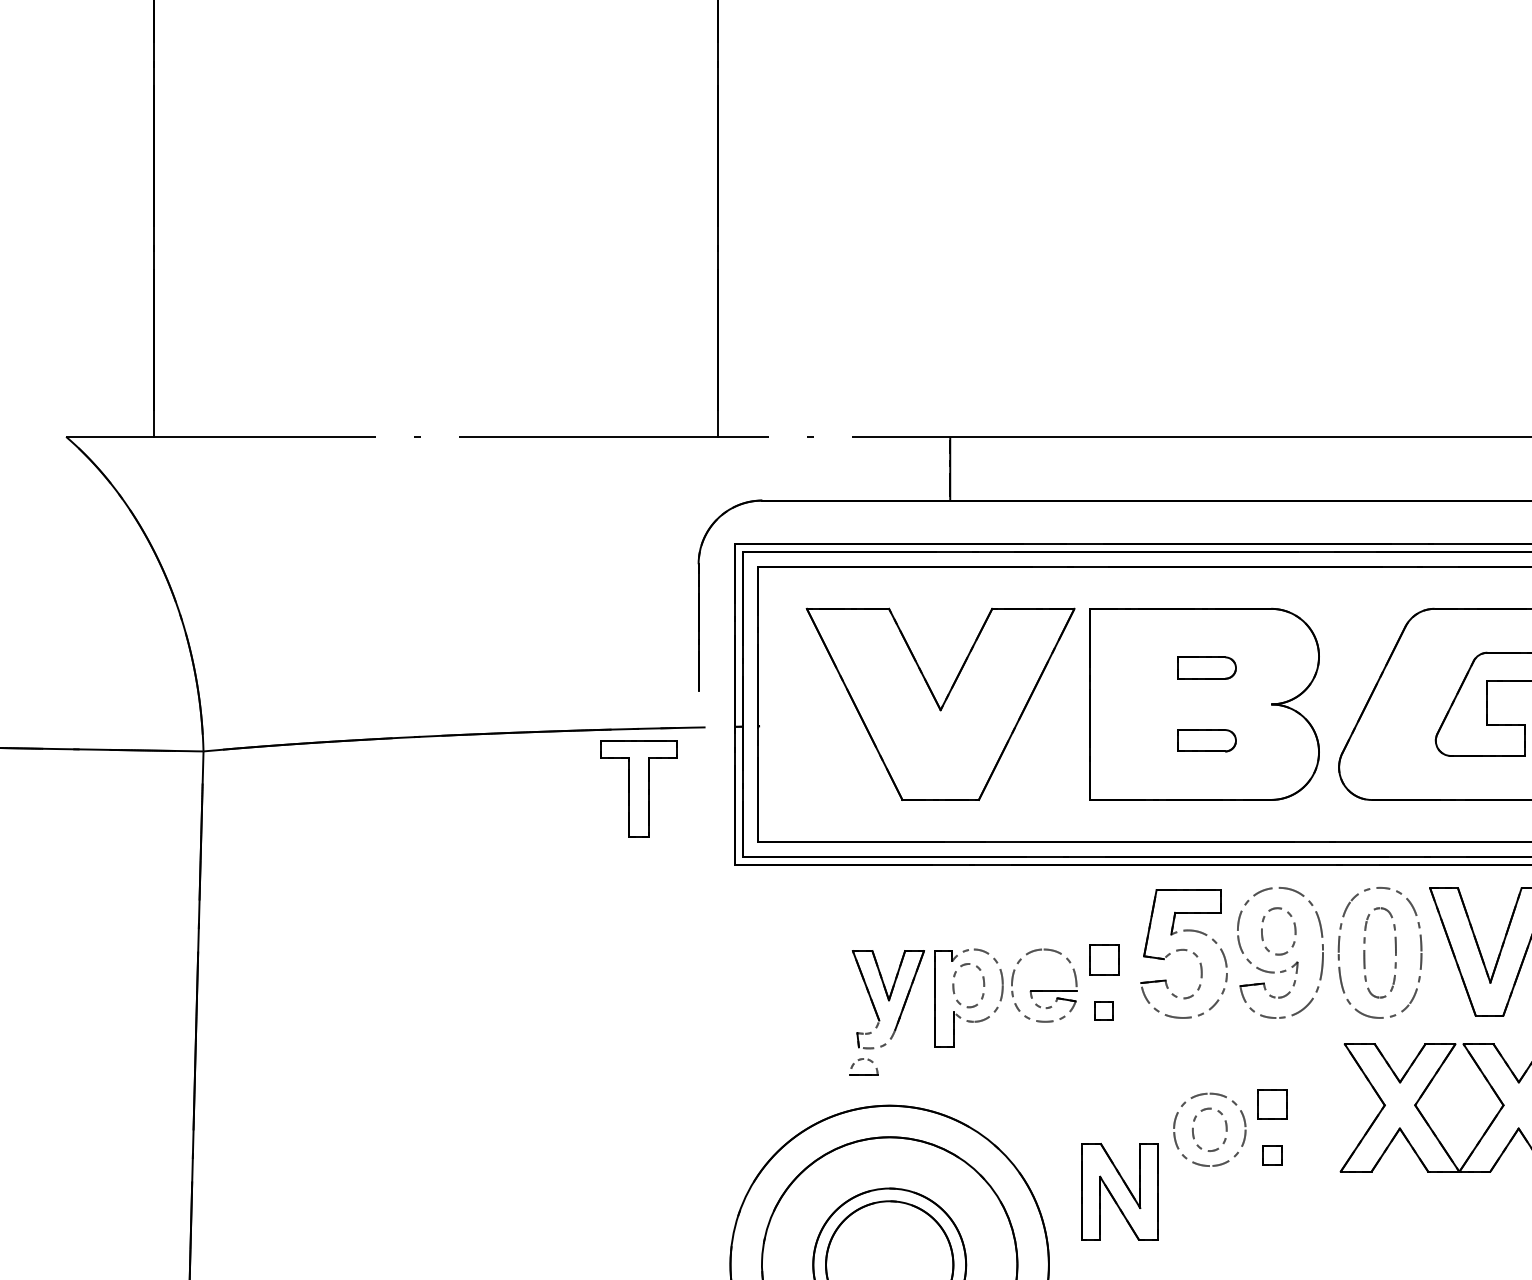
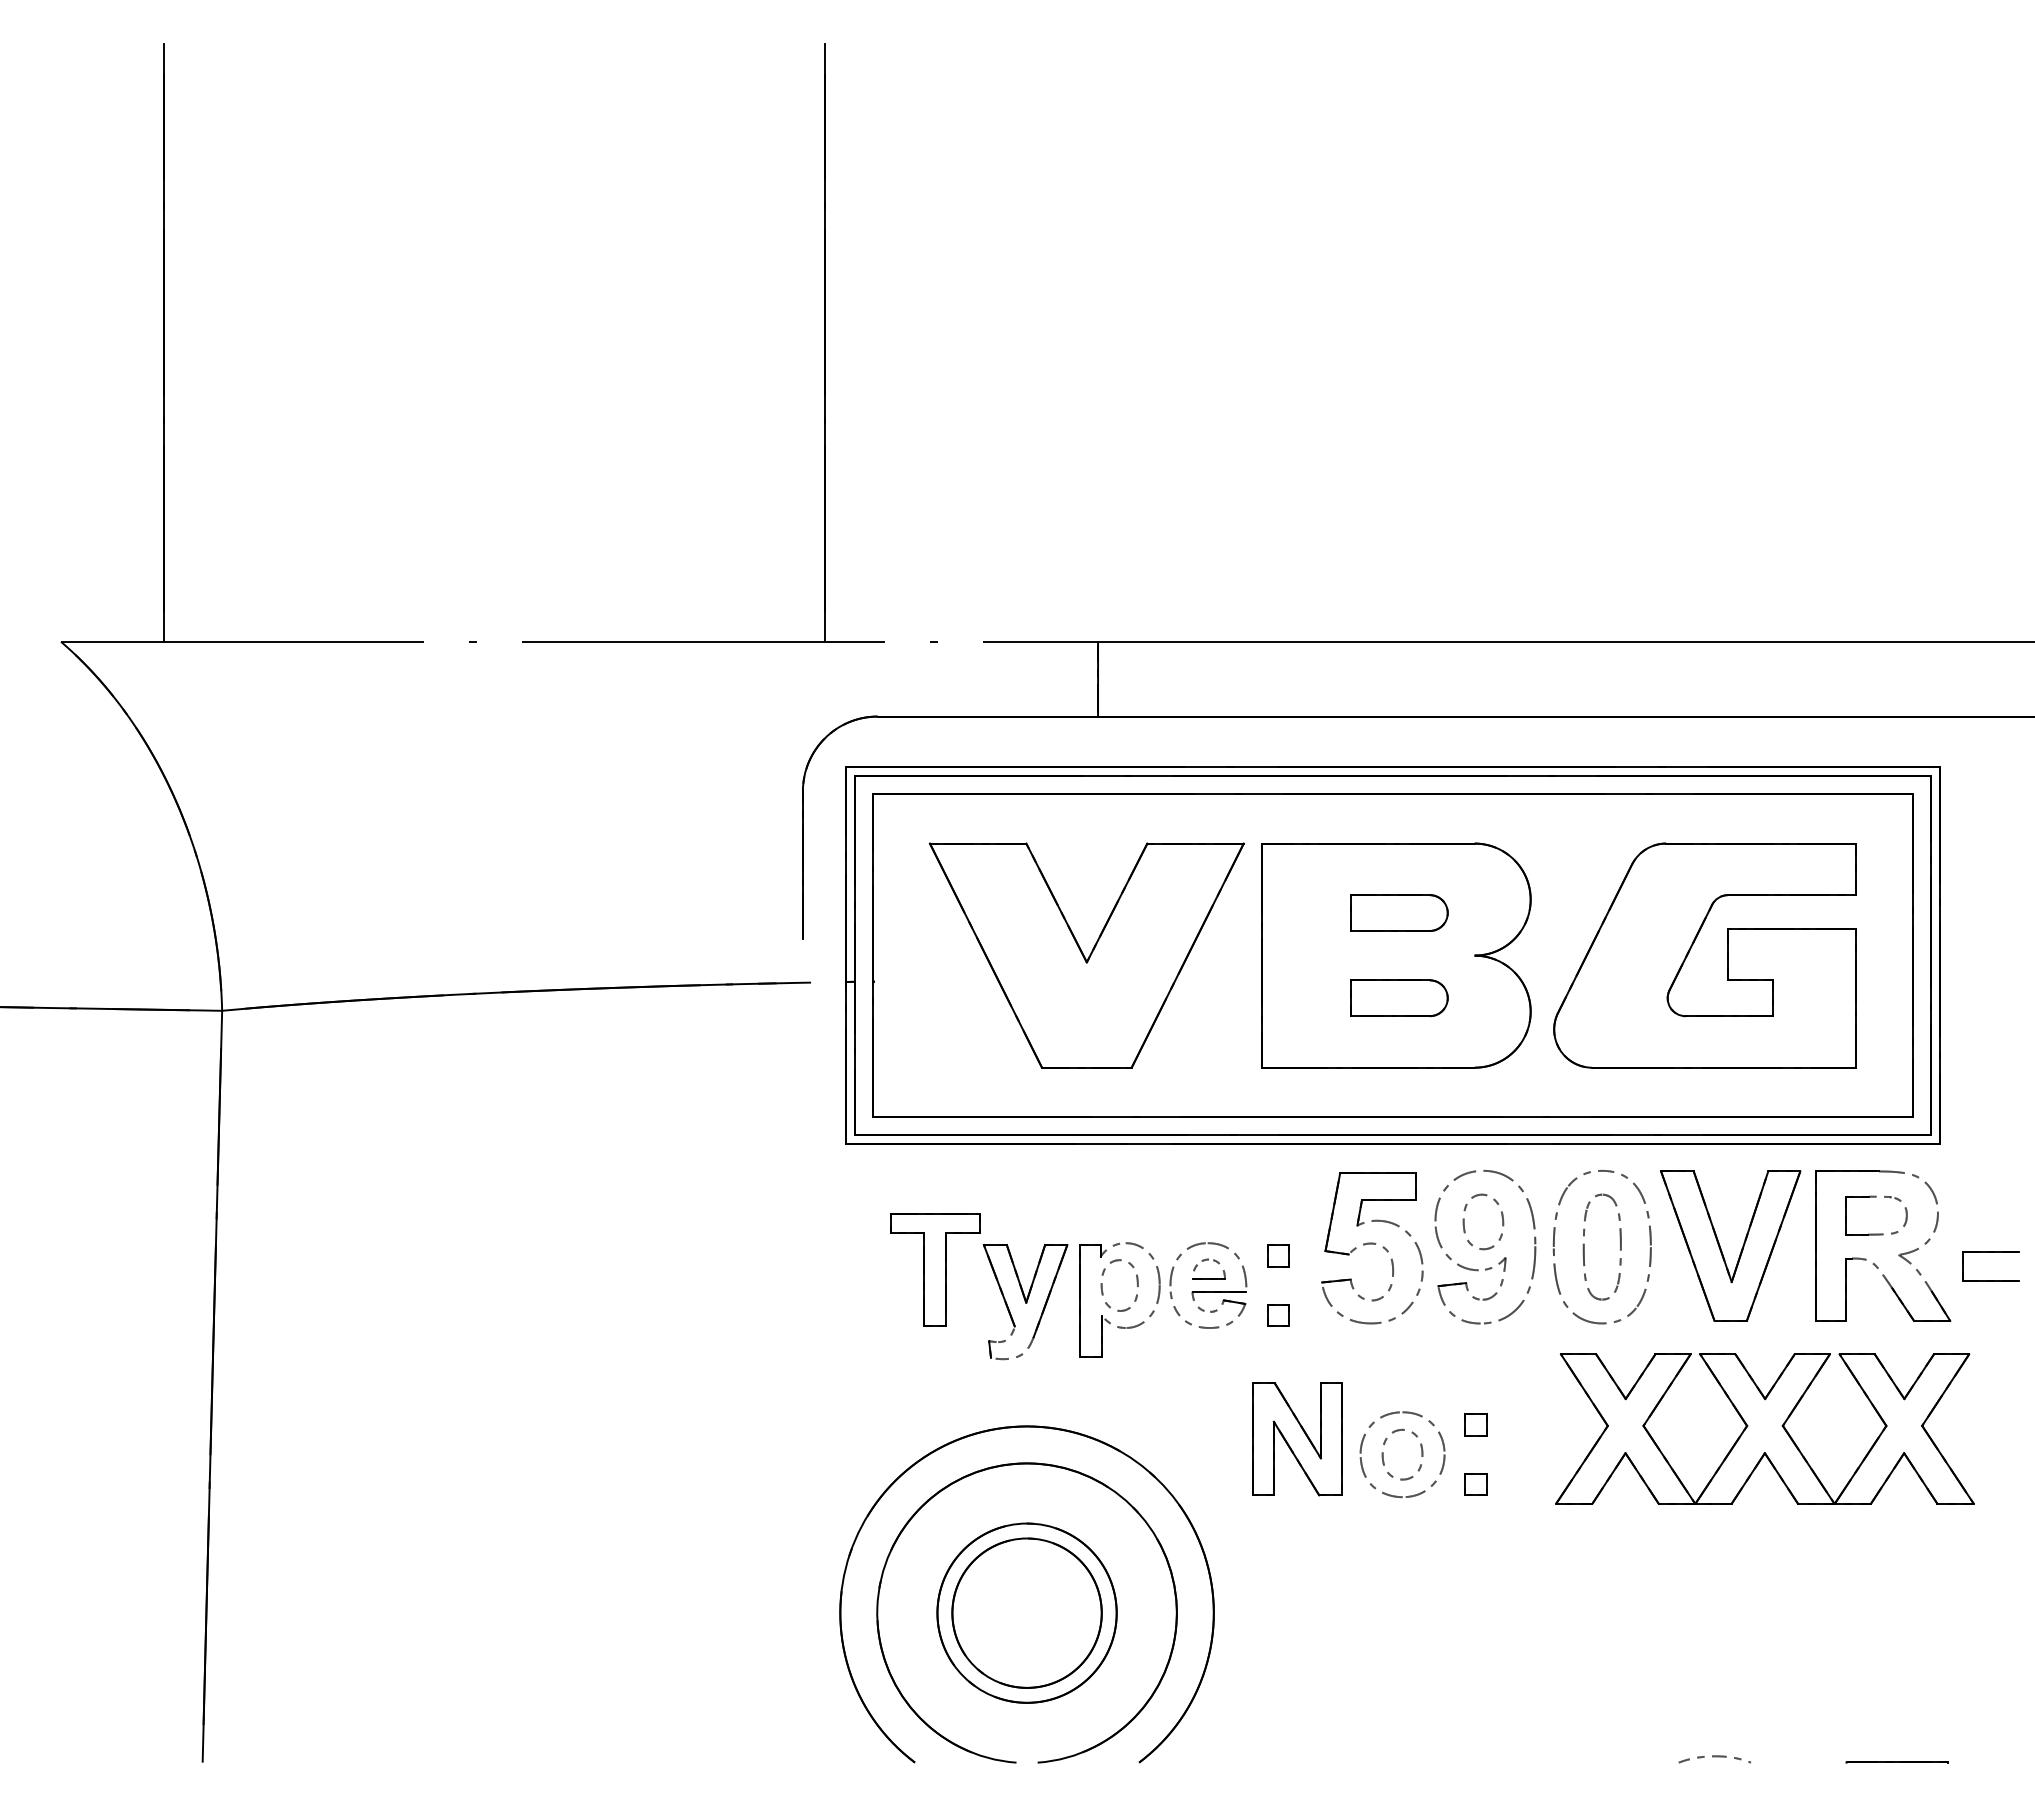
part: (1207, 667) -> (1399, 912), size x1.43
part: (1207, 740) -> (1399, 998), size x1.43
part: (639, 788) -> (935, 1269), moved
part: (1104, 960) -> (1278, 1255), size x0.62
part: (863, 1059) -> (1208, 1260), moved
part: (1271, 1104) -> (1475, 1424), size x0.62
part: (1120, 1191) -> (1297, 1439), moved

